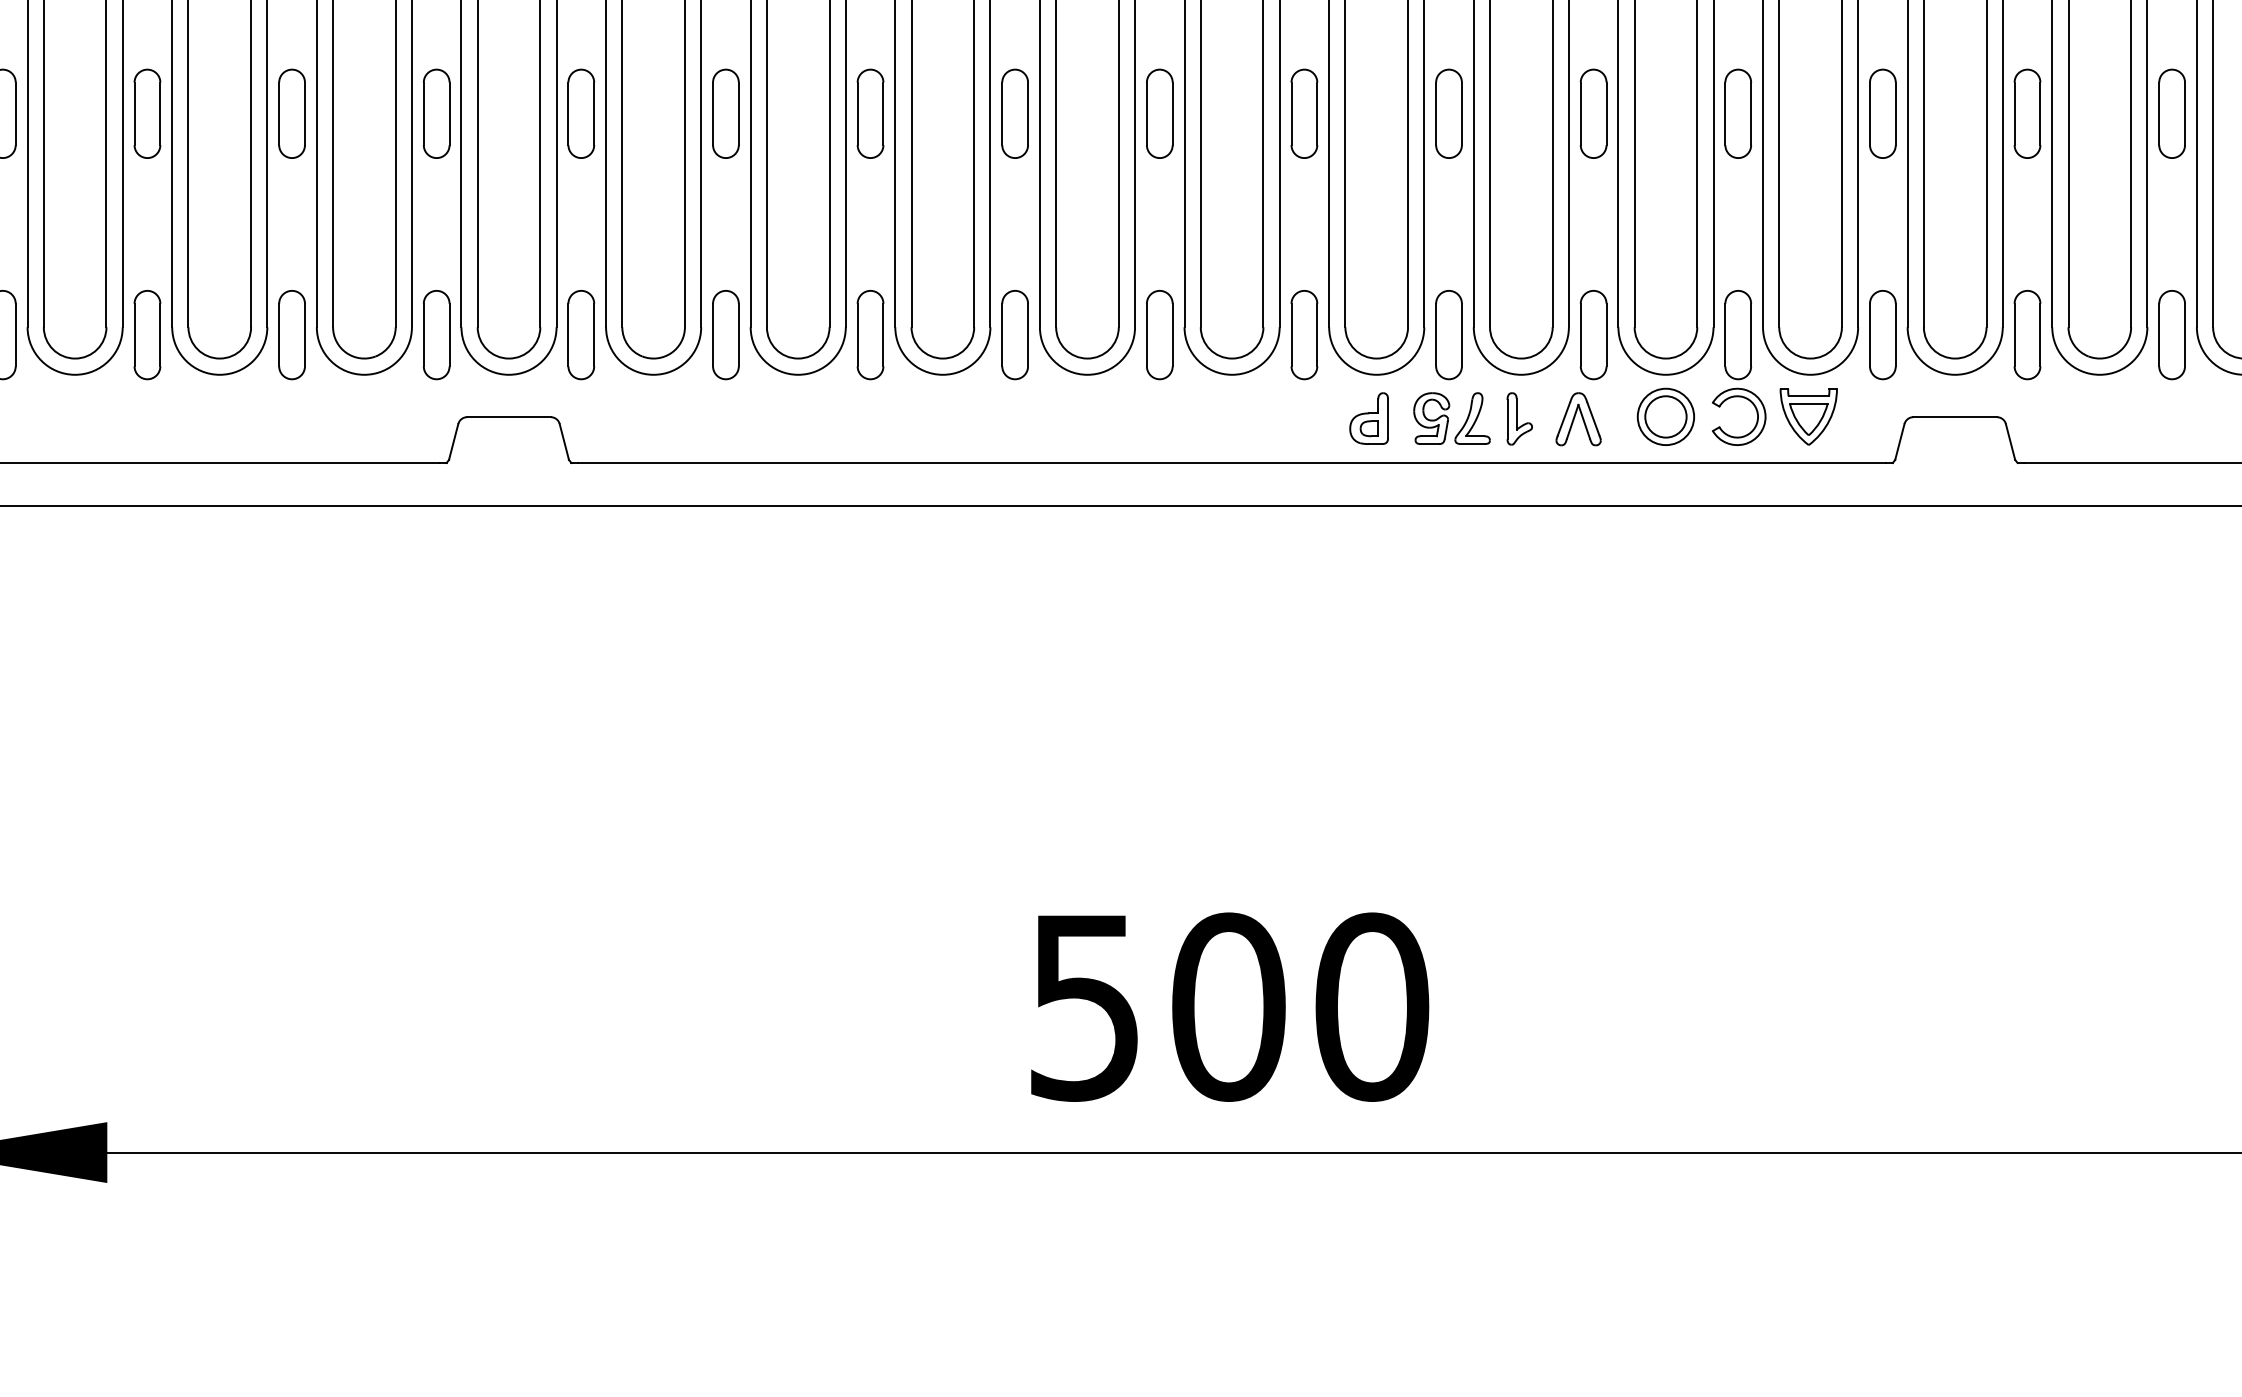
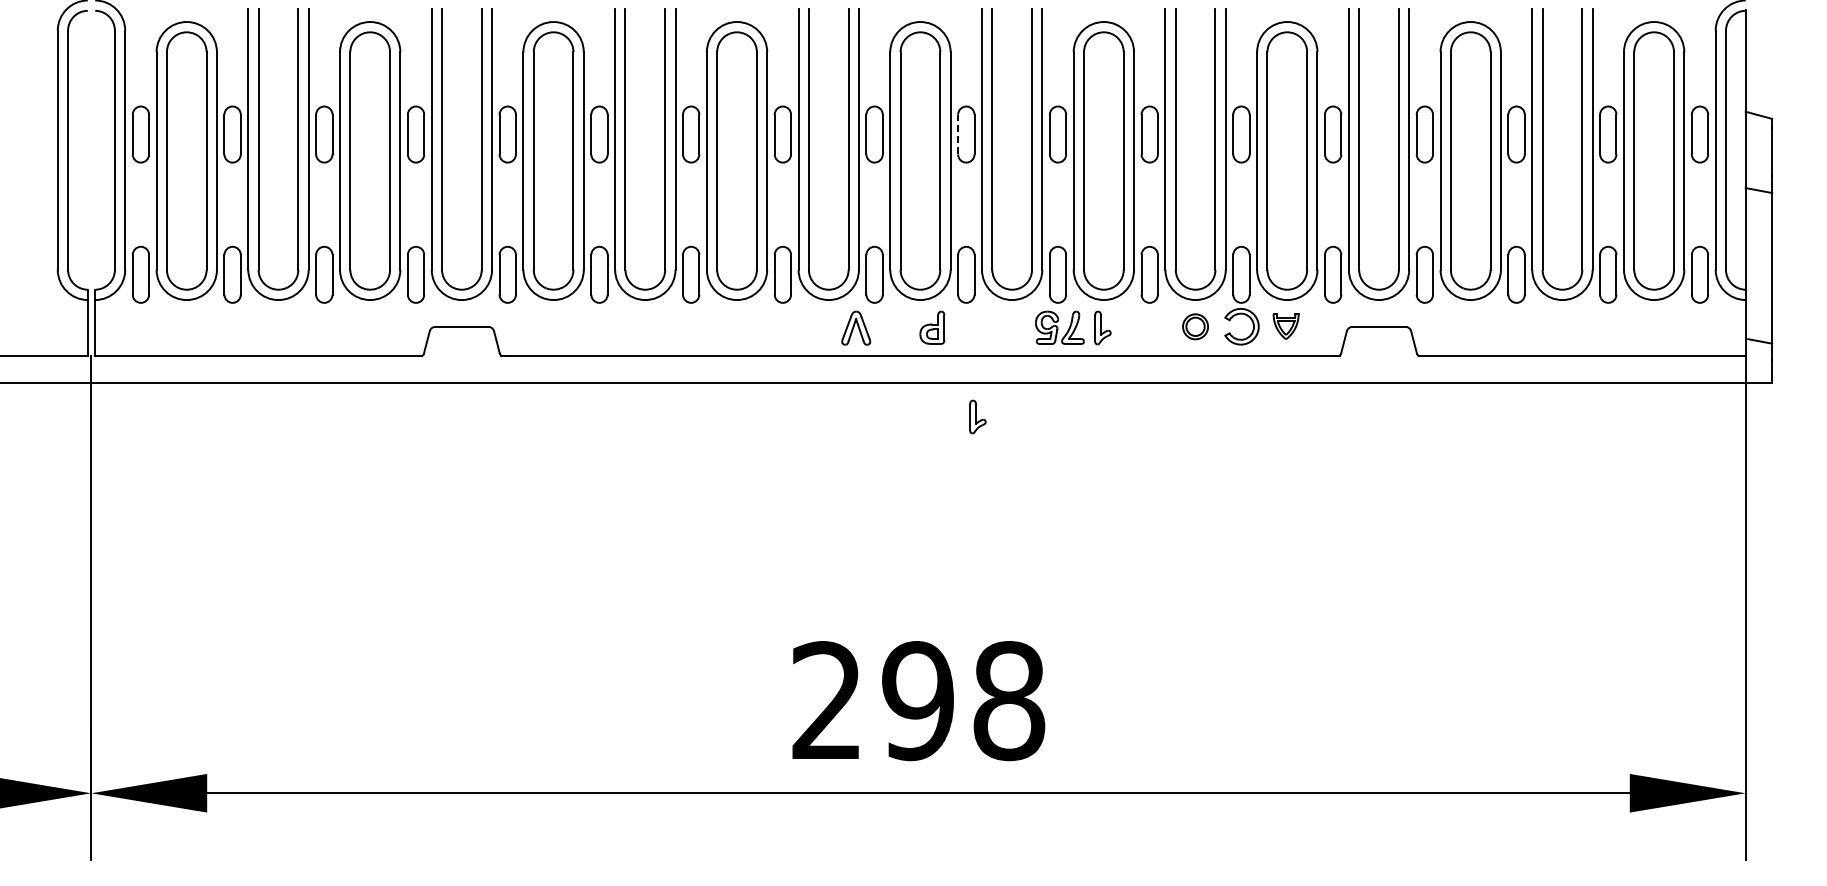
line: (1292, 113) -> (958, 134), solid -> dashed
part: (1665, 416) -> (1195, 326), size x0.7
part: (1807, 416) -> (1285, 326), size x0.7
part: (1369, 418) -> (932, 327), moved
part: (1579, 418) -> (856, 327), moved
part: (1322, 558) -> (977, 416), added
text: (1229, 1007) -> (918, 701), 500 -> 298

